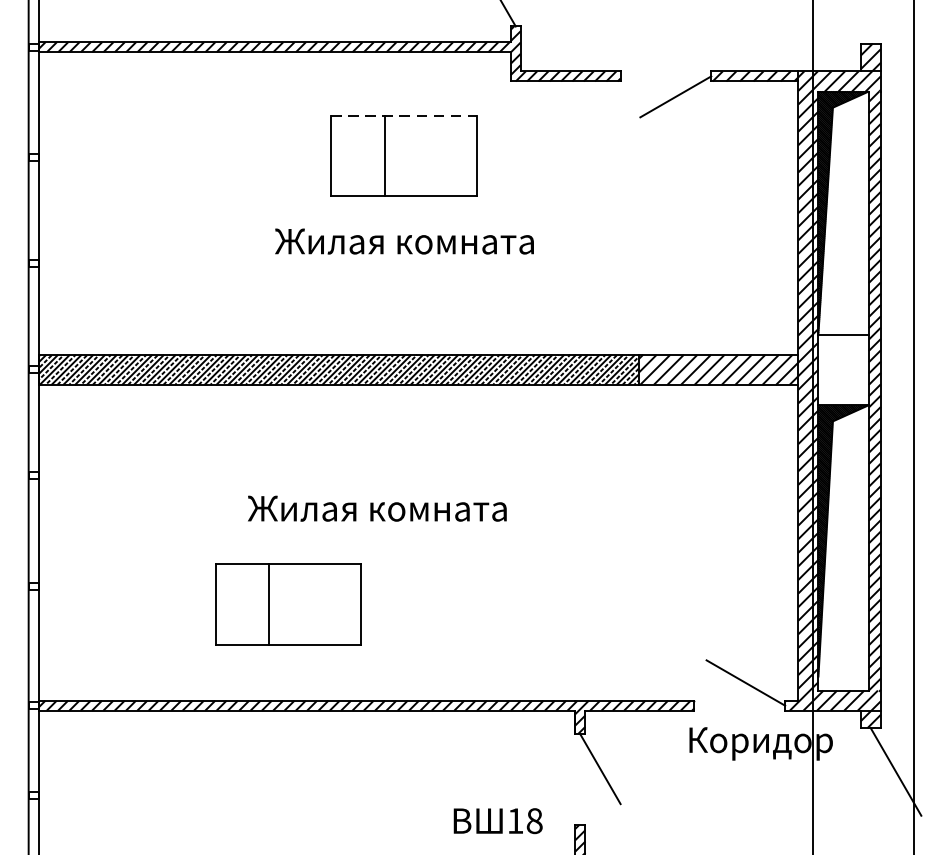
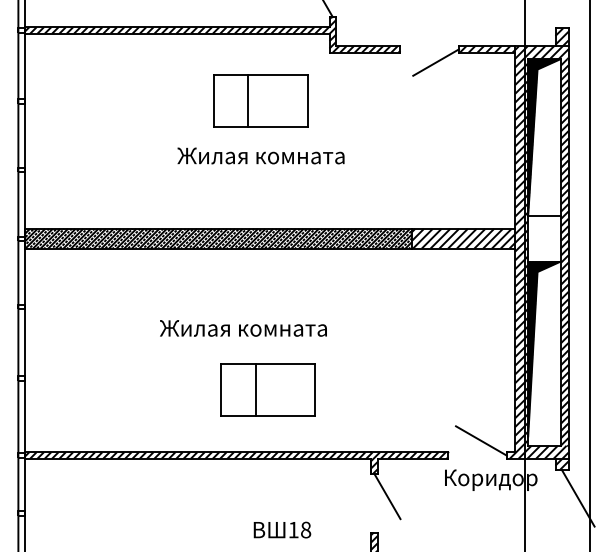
line: (405, 115) -> (261, 74), dashed -> solid
part: (287, 603) -> (267, 389), moved
text: (498, 820) -> (282, 529), moved

